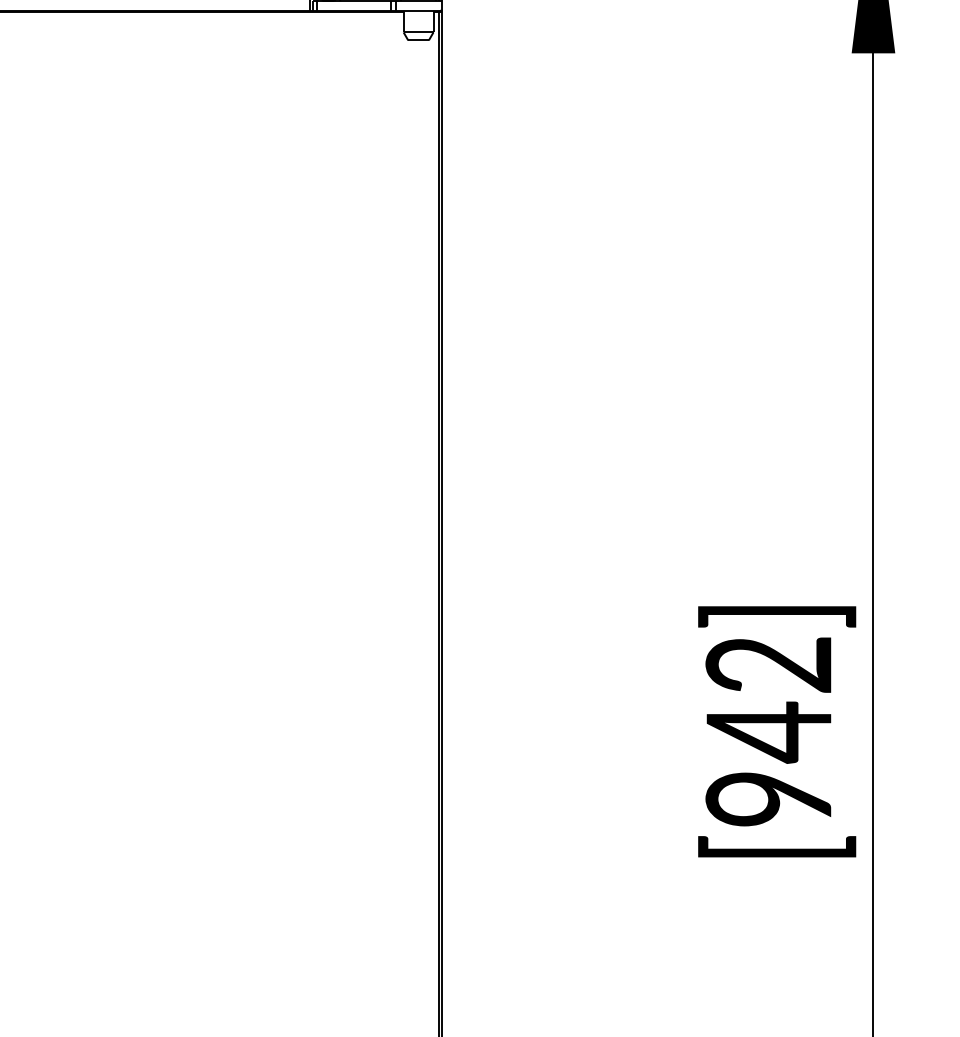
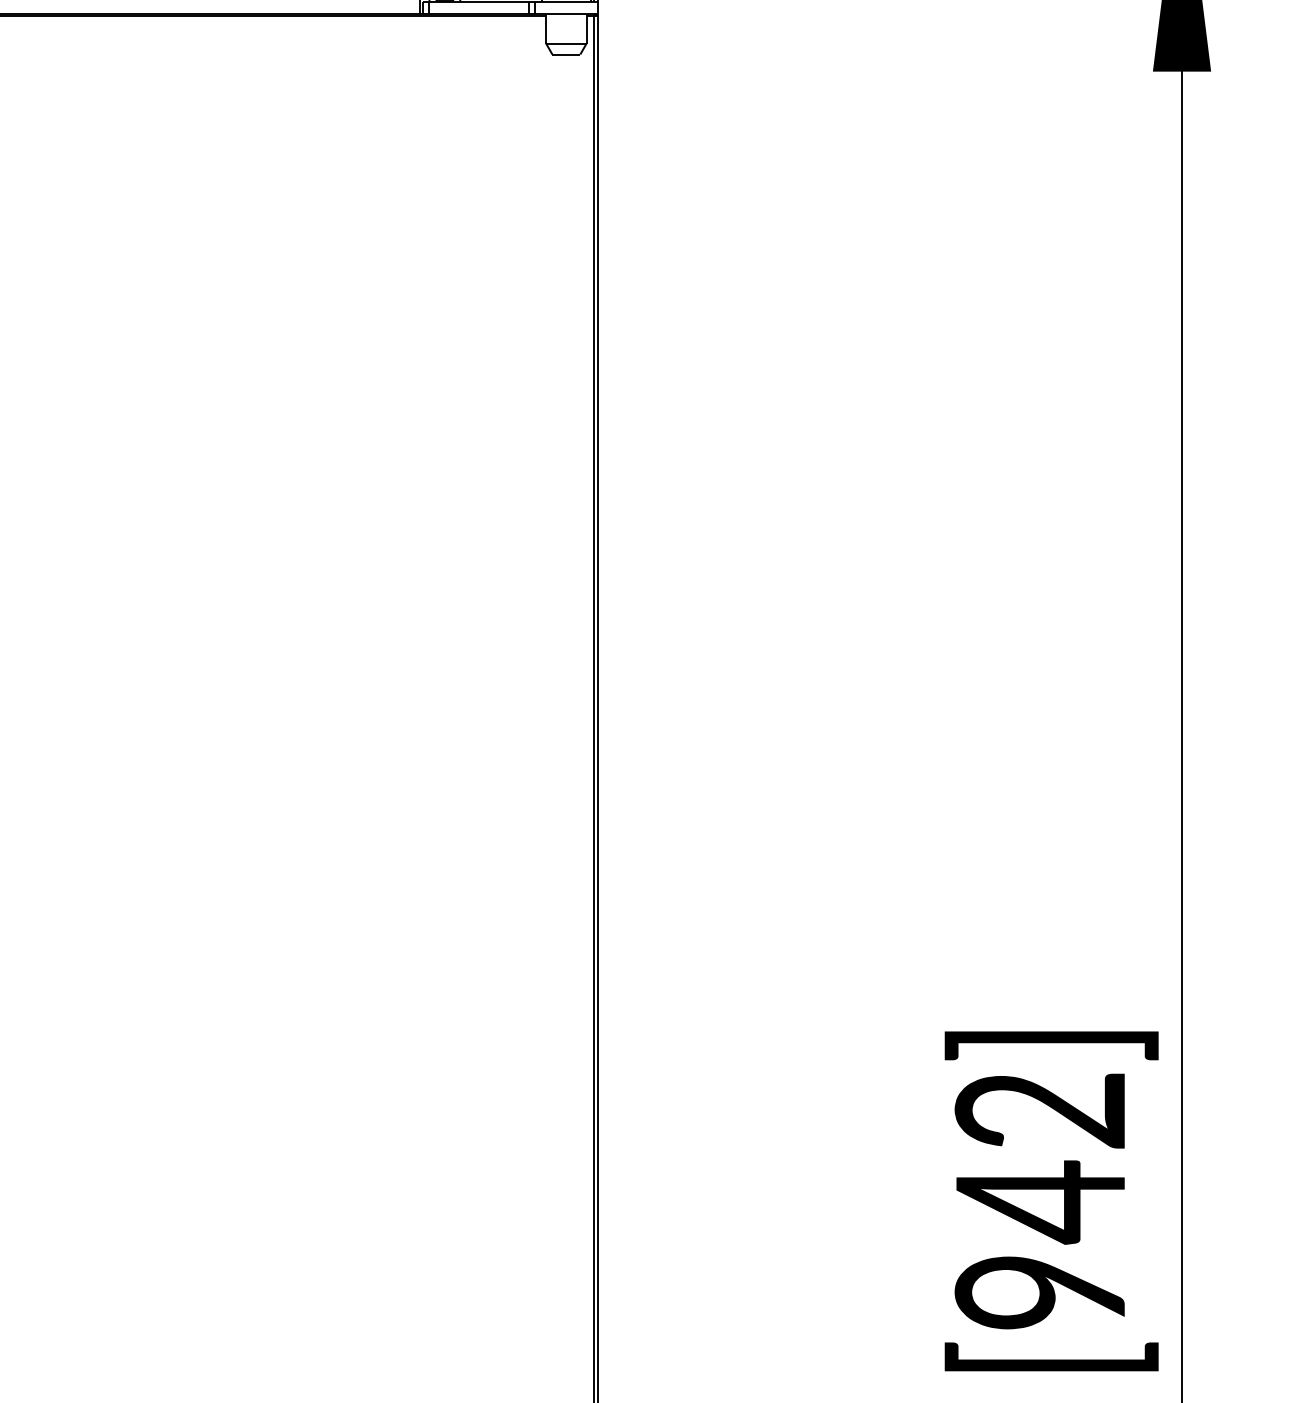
text: (777, 731) -> (1052, 1200), moved

